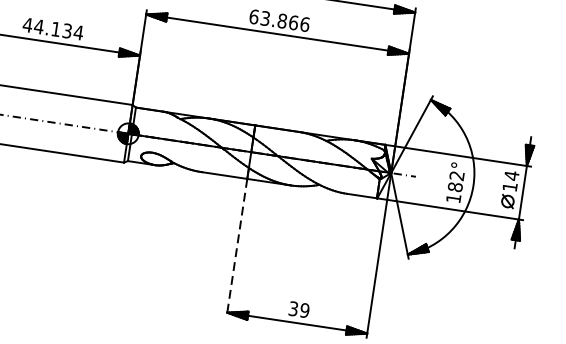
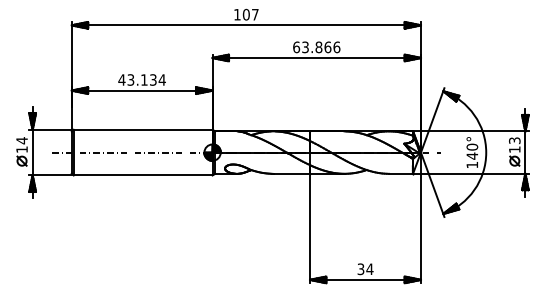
text: (38, 26) -> (130, 79), 44.134 -> 43.134
text: (511, 175) -> (514, 140), 14 -> 13
text: (456, 181) -> (472, 151), 182° -> 140°
line: (237, 247) -> (310, 228), dashed -> solid
text: (304, 310) -> (369, 269), 39 -> 34

